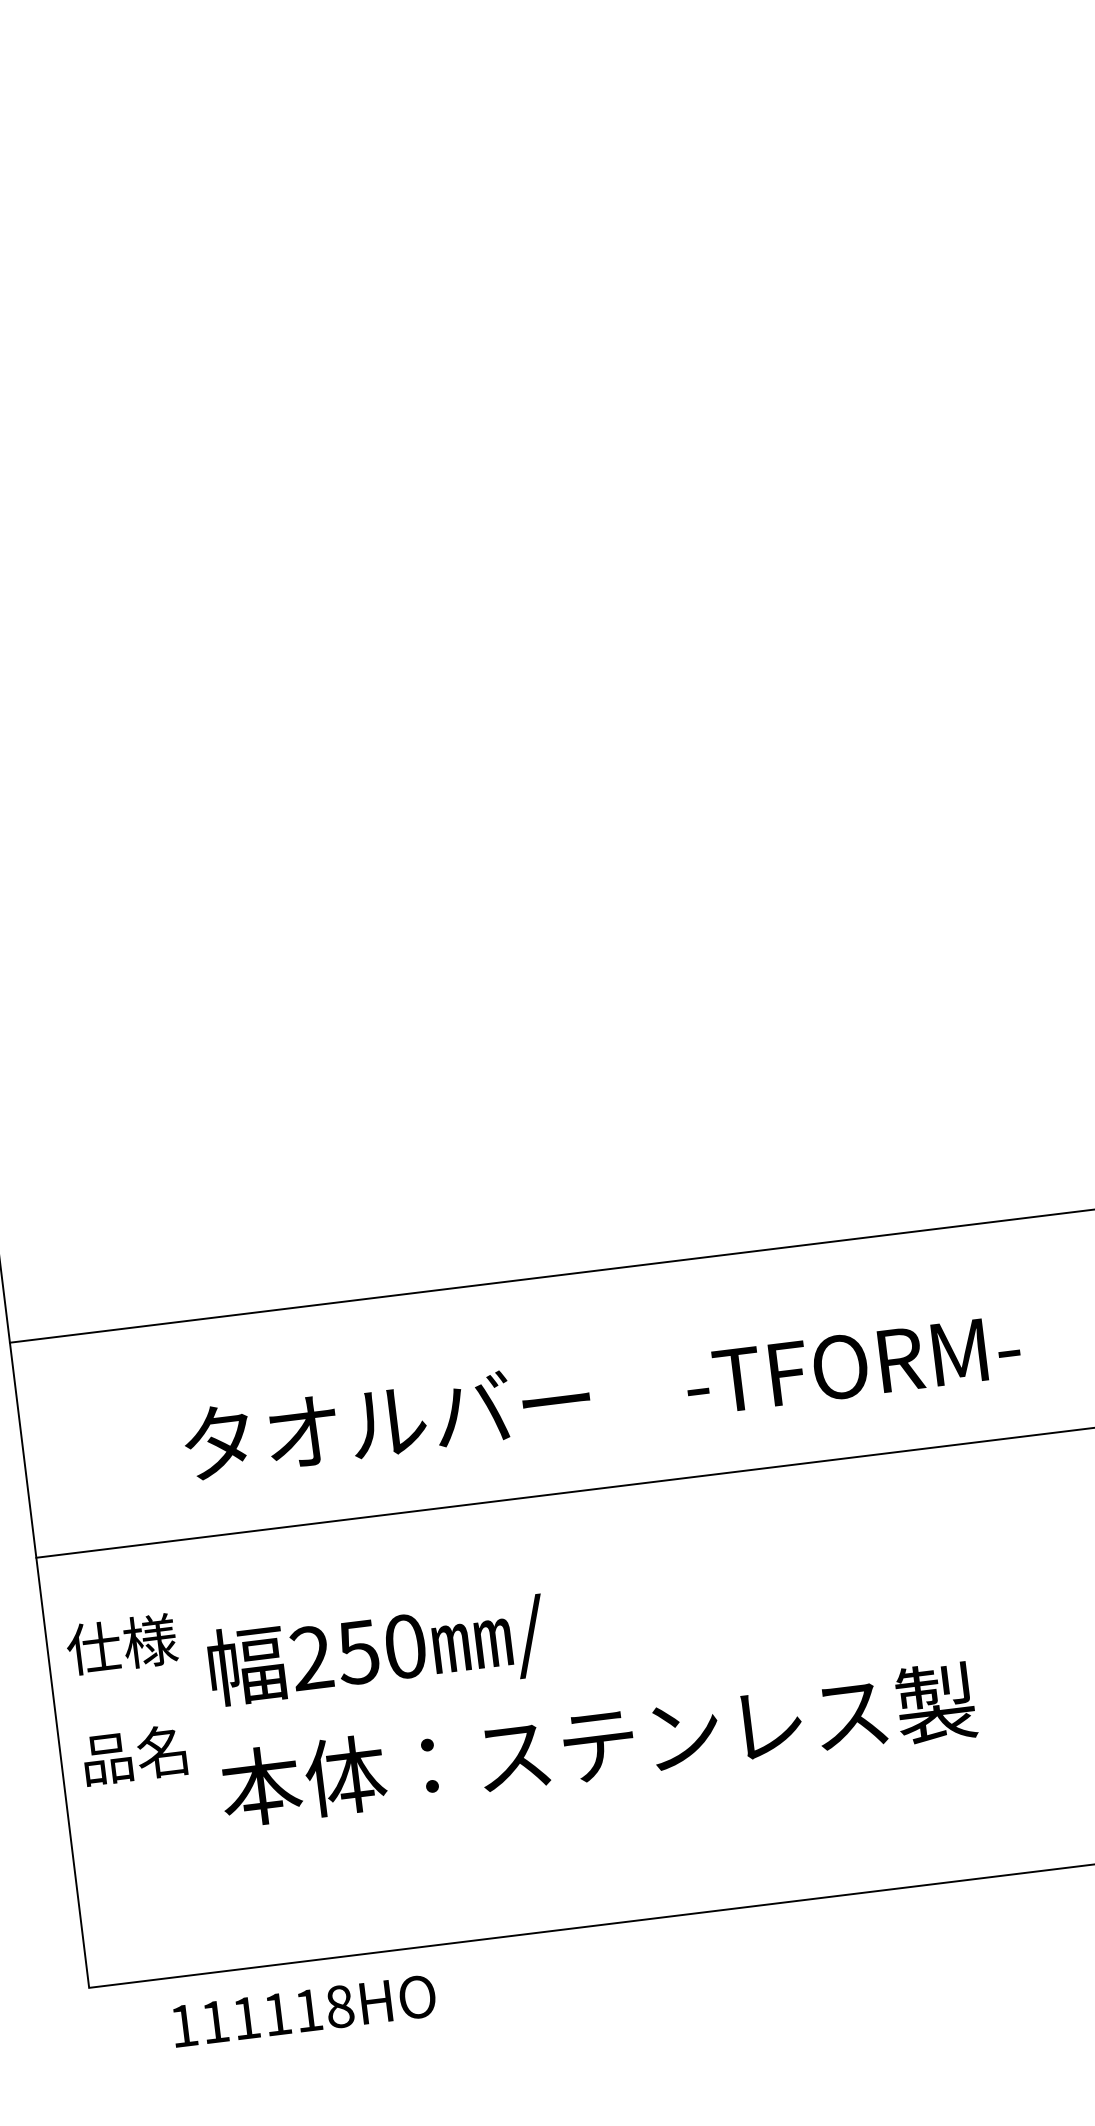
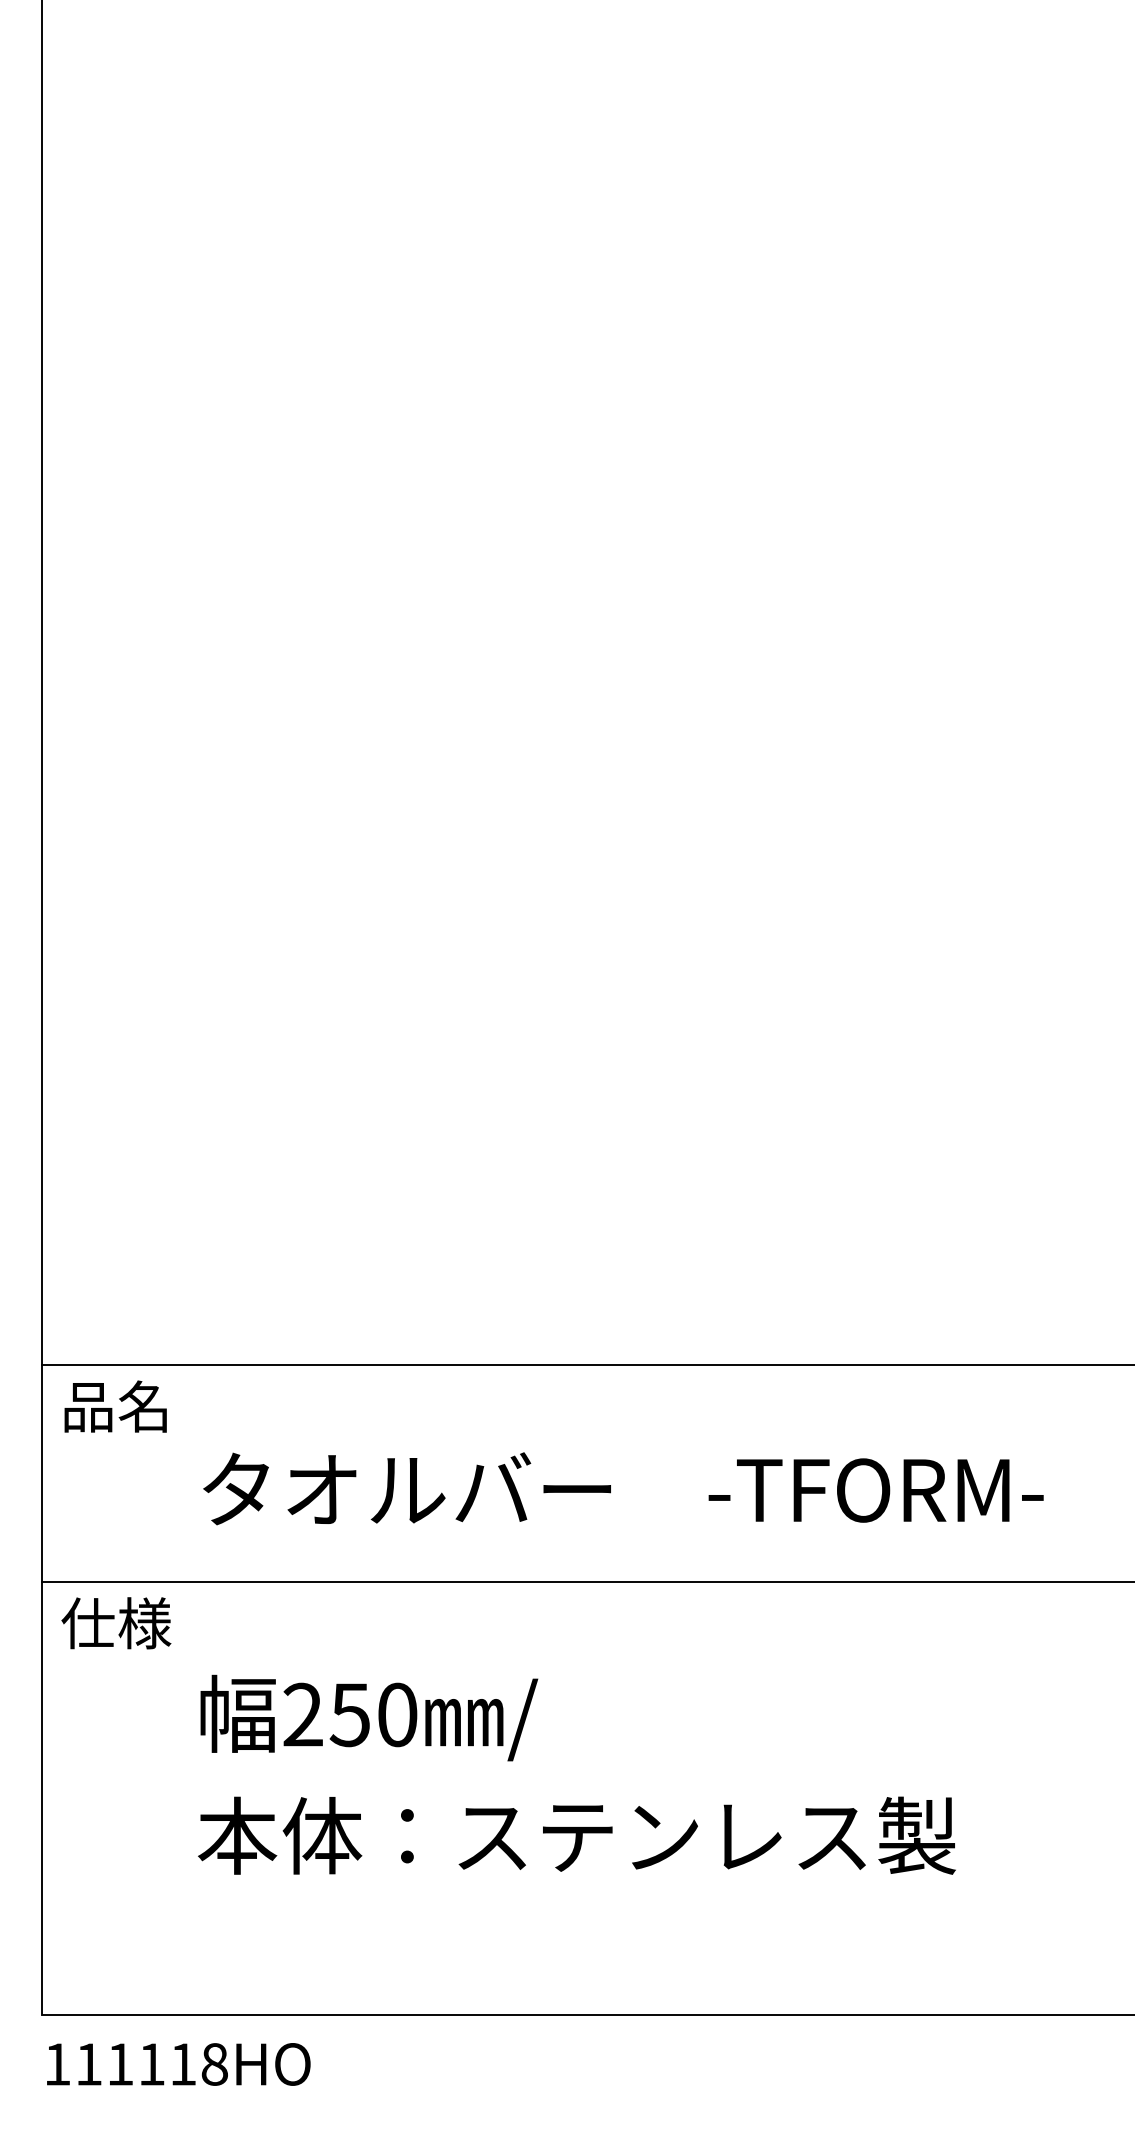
text: (122, 1644) -> (116, 1623), moved
text: (134, 1754) -> (115, 1406), moved
text: (304, 2011) -> (178, 2064), moved

